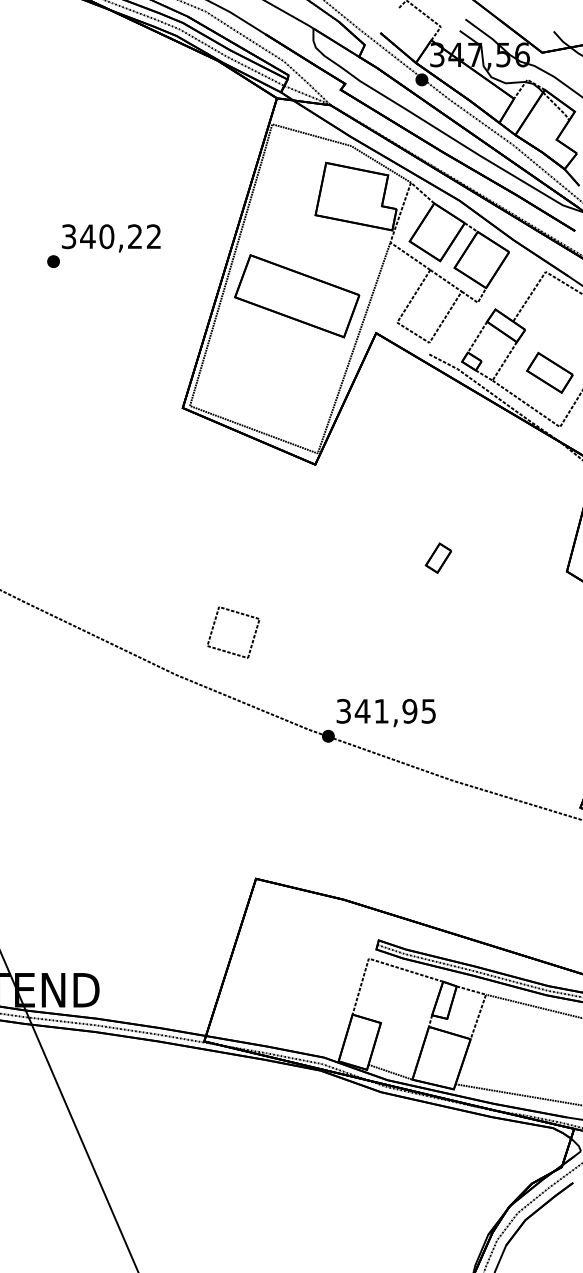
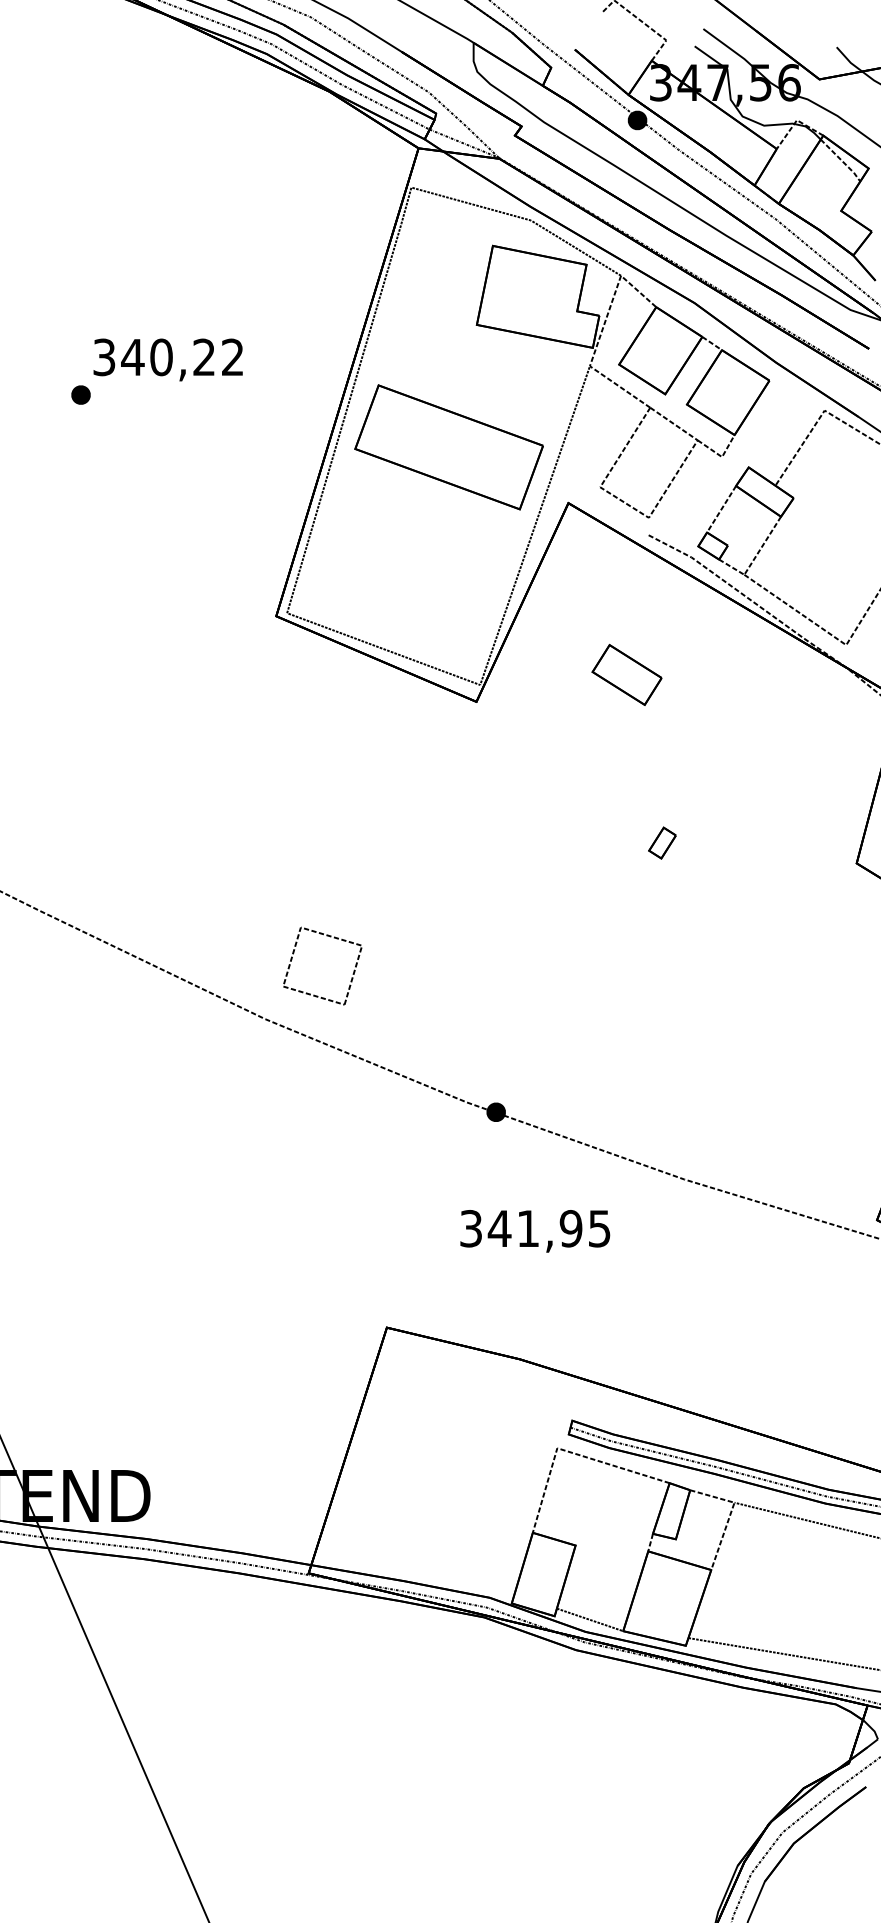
part: (549, 372) -> (626, 674), moved
part: (437, 557) -> (661, 842), size x0.7
part: (236, 613) -> (327, 937), moved
text: (385, 713) -> (534, 1231), moved

